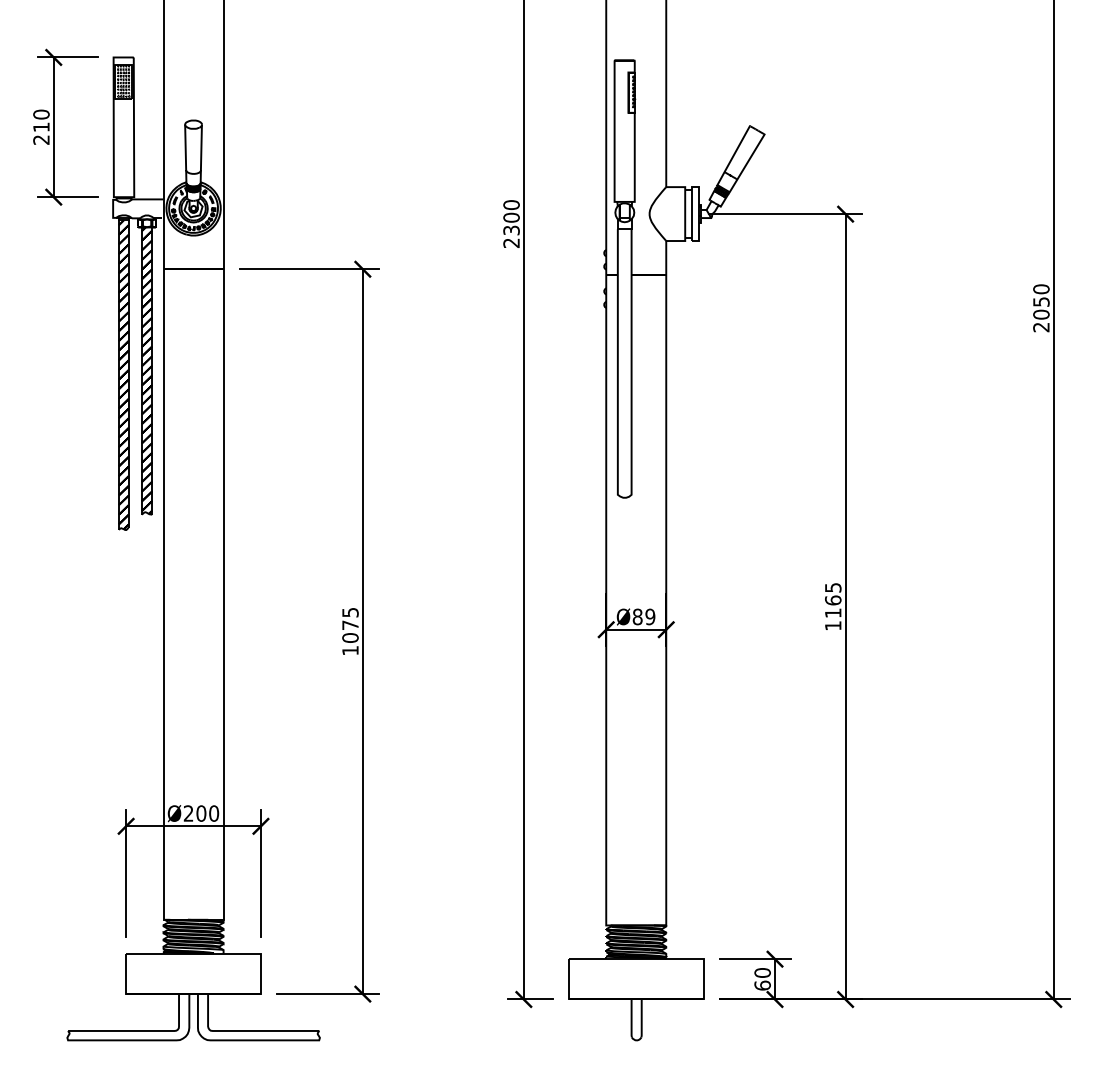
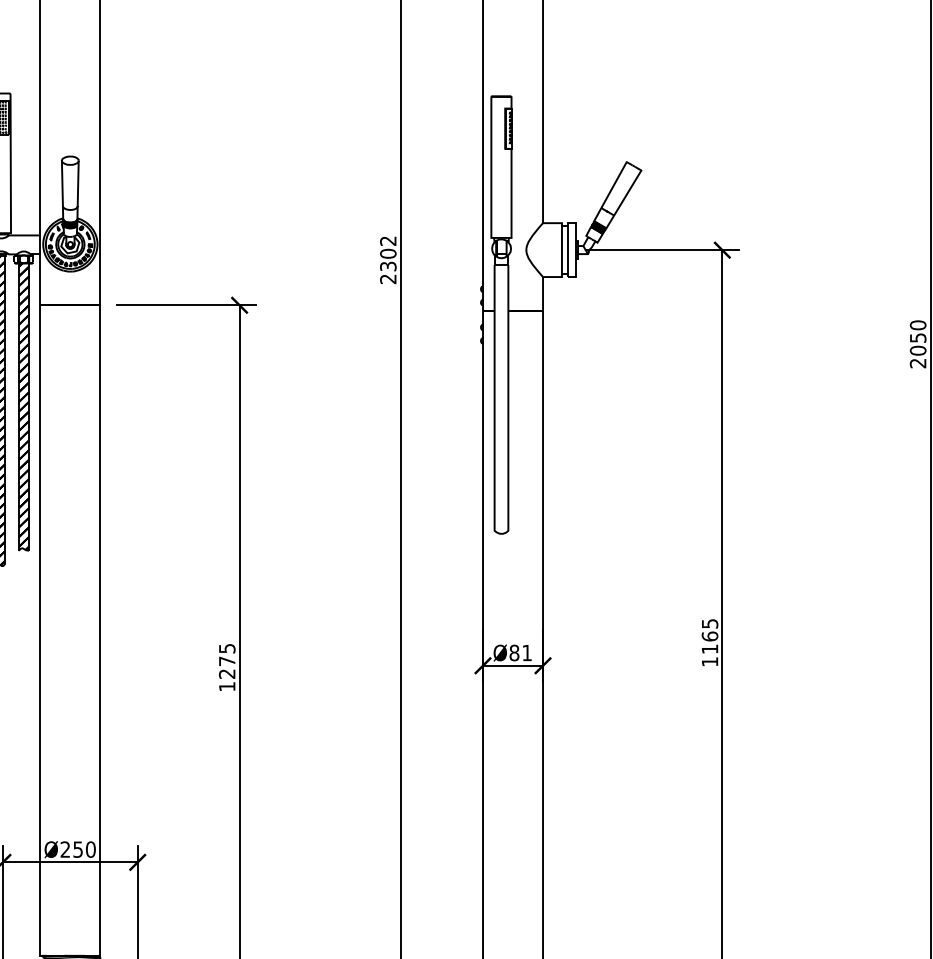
text: (511, 205) -> (388, 241), 2300 -> 2302
text: (650, 616) -> (527, 652), Ø89 -> Ø81
text: (350, 637) -> (227, 673), 1075 -> 1275
text: (201, 813) -> (78, 849), Ø200 -> Ø250

